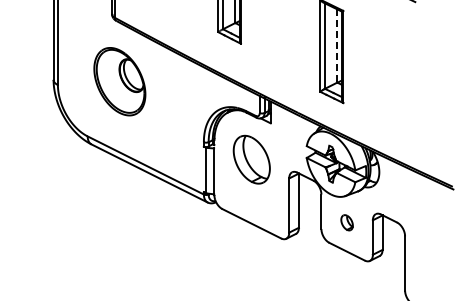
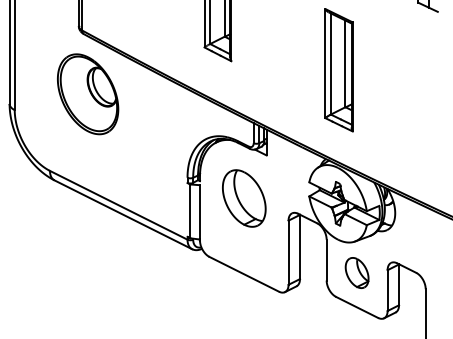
line: (337, 46) -> (345, 64), dashed -> solid
part: (119, 81) -> (87, 94), moved
part: (346, 222) -> (356, 272), size x1.67

